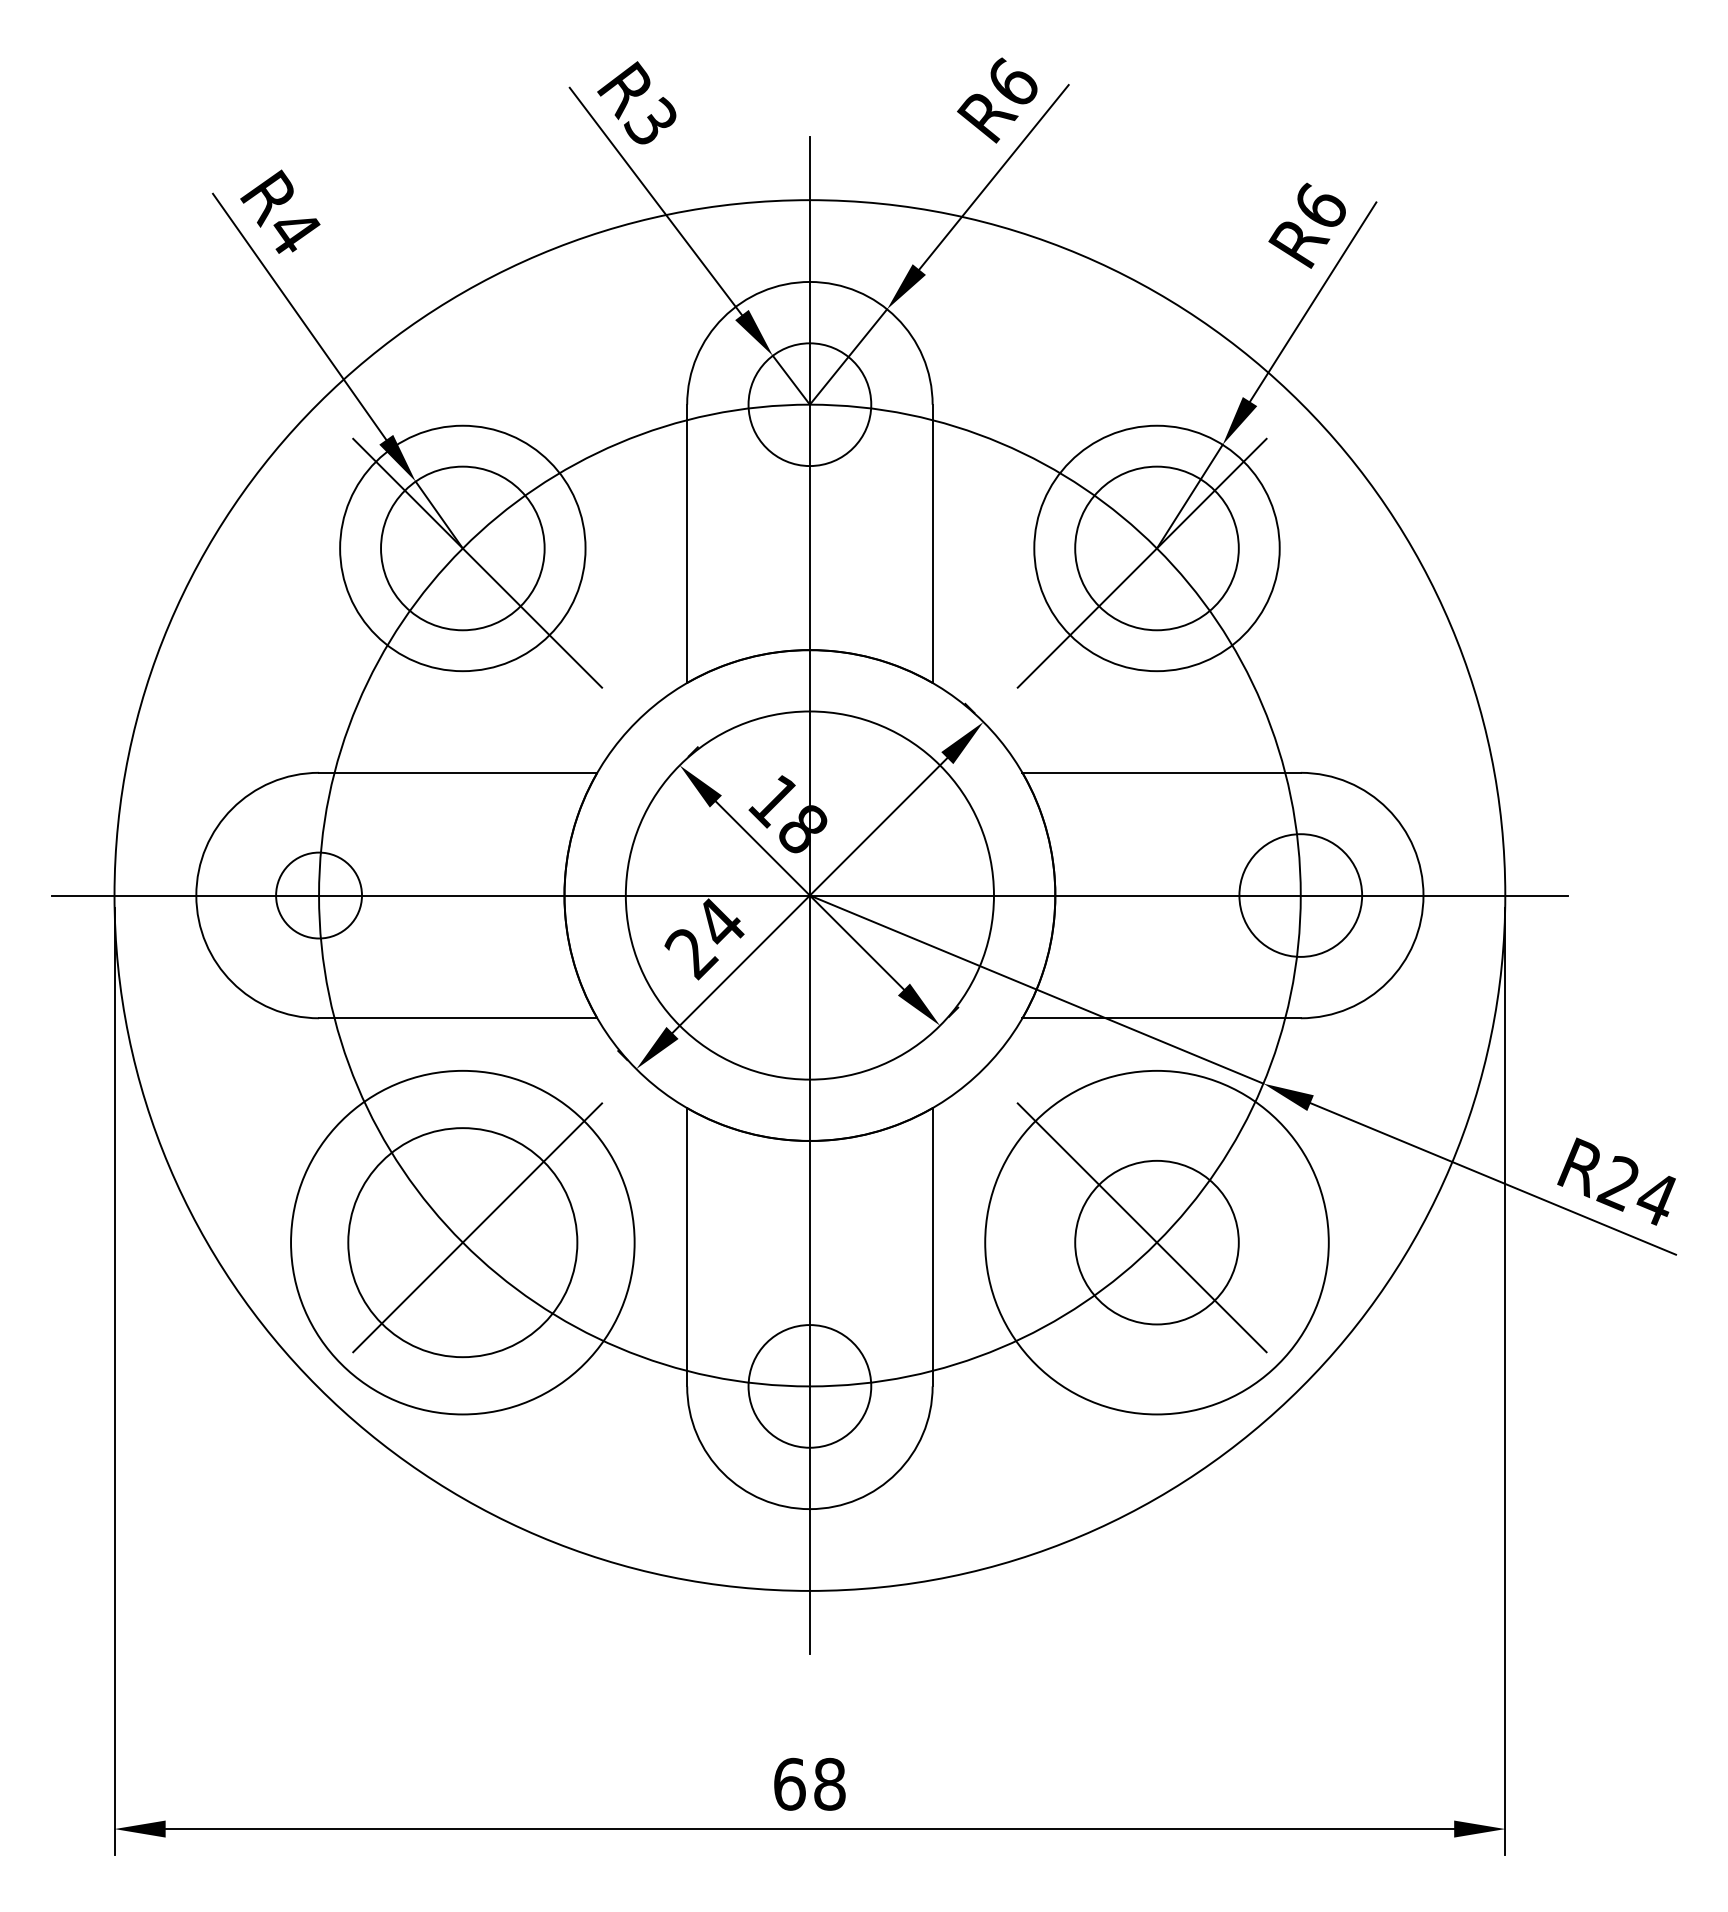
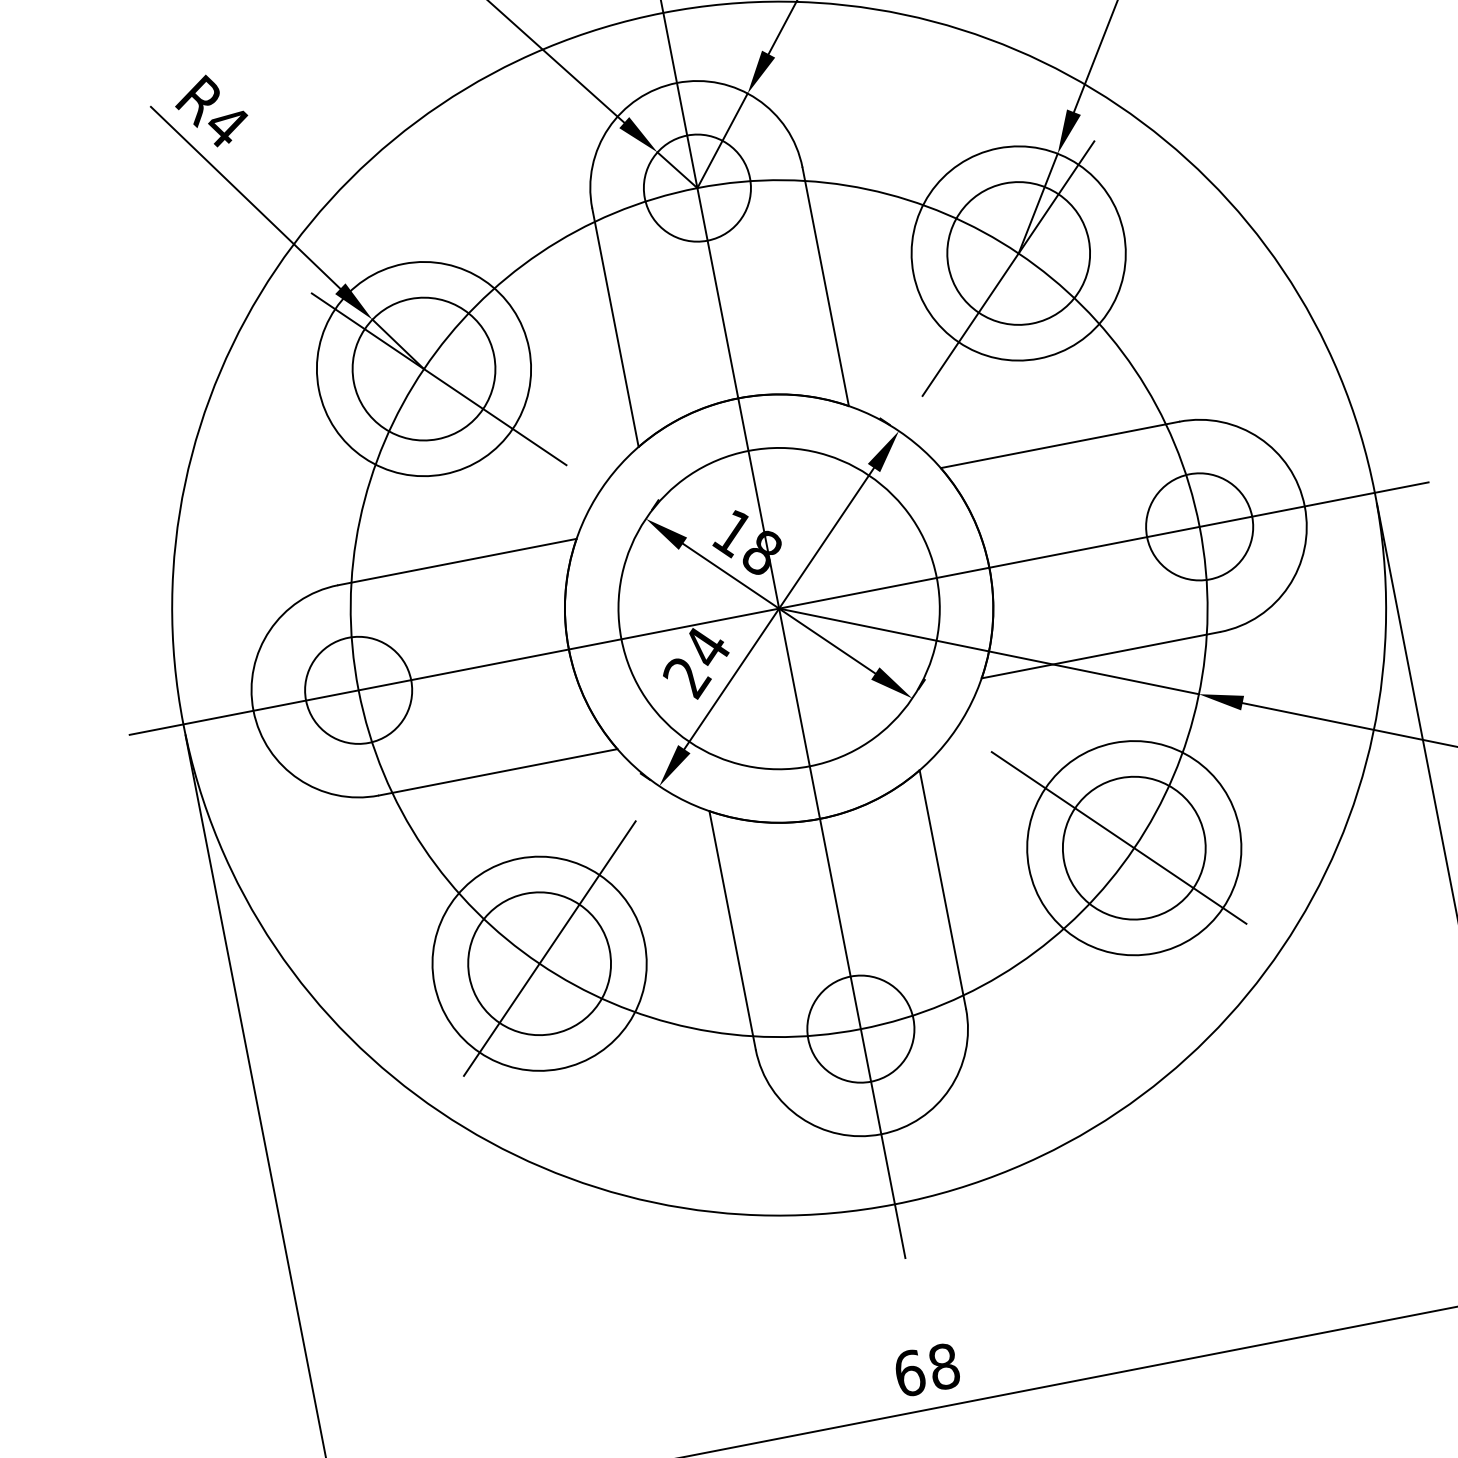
circle: (318, 895) -> (358, 690), size x1.43
circle: (462, 1242) -> (539, 963), size x0.71
circle: (462, 1242) -> (539, 963), size x0.71
circle: (1156, 1242) -> (1133, 848), size x0.71

